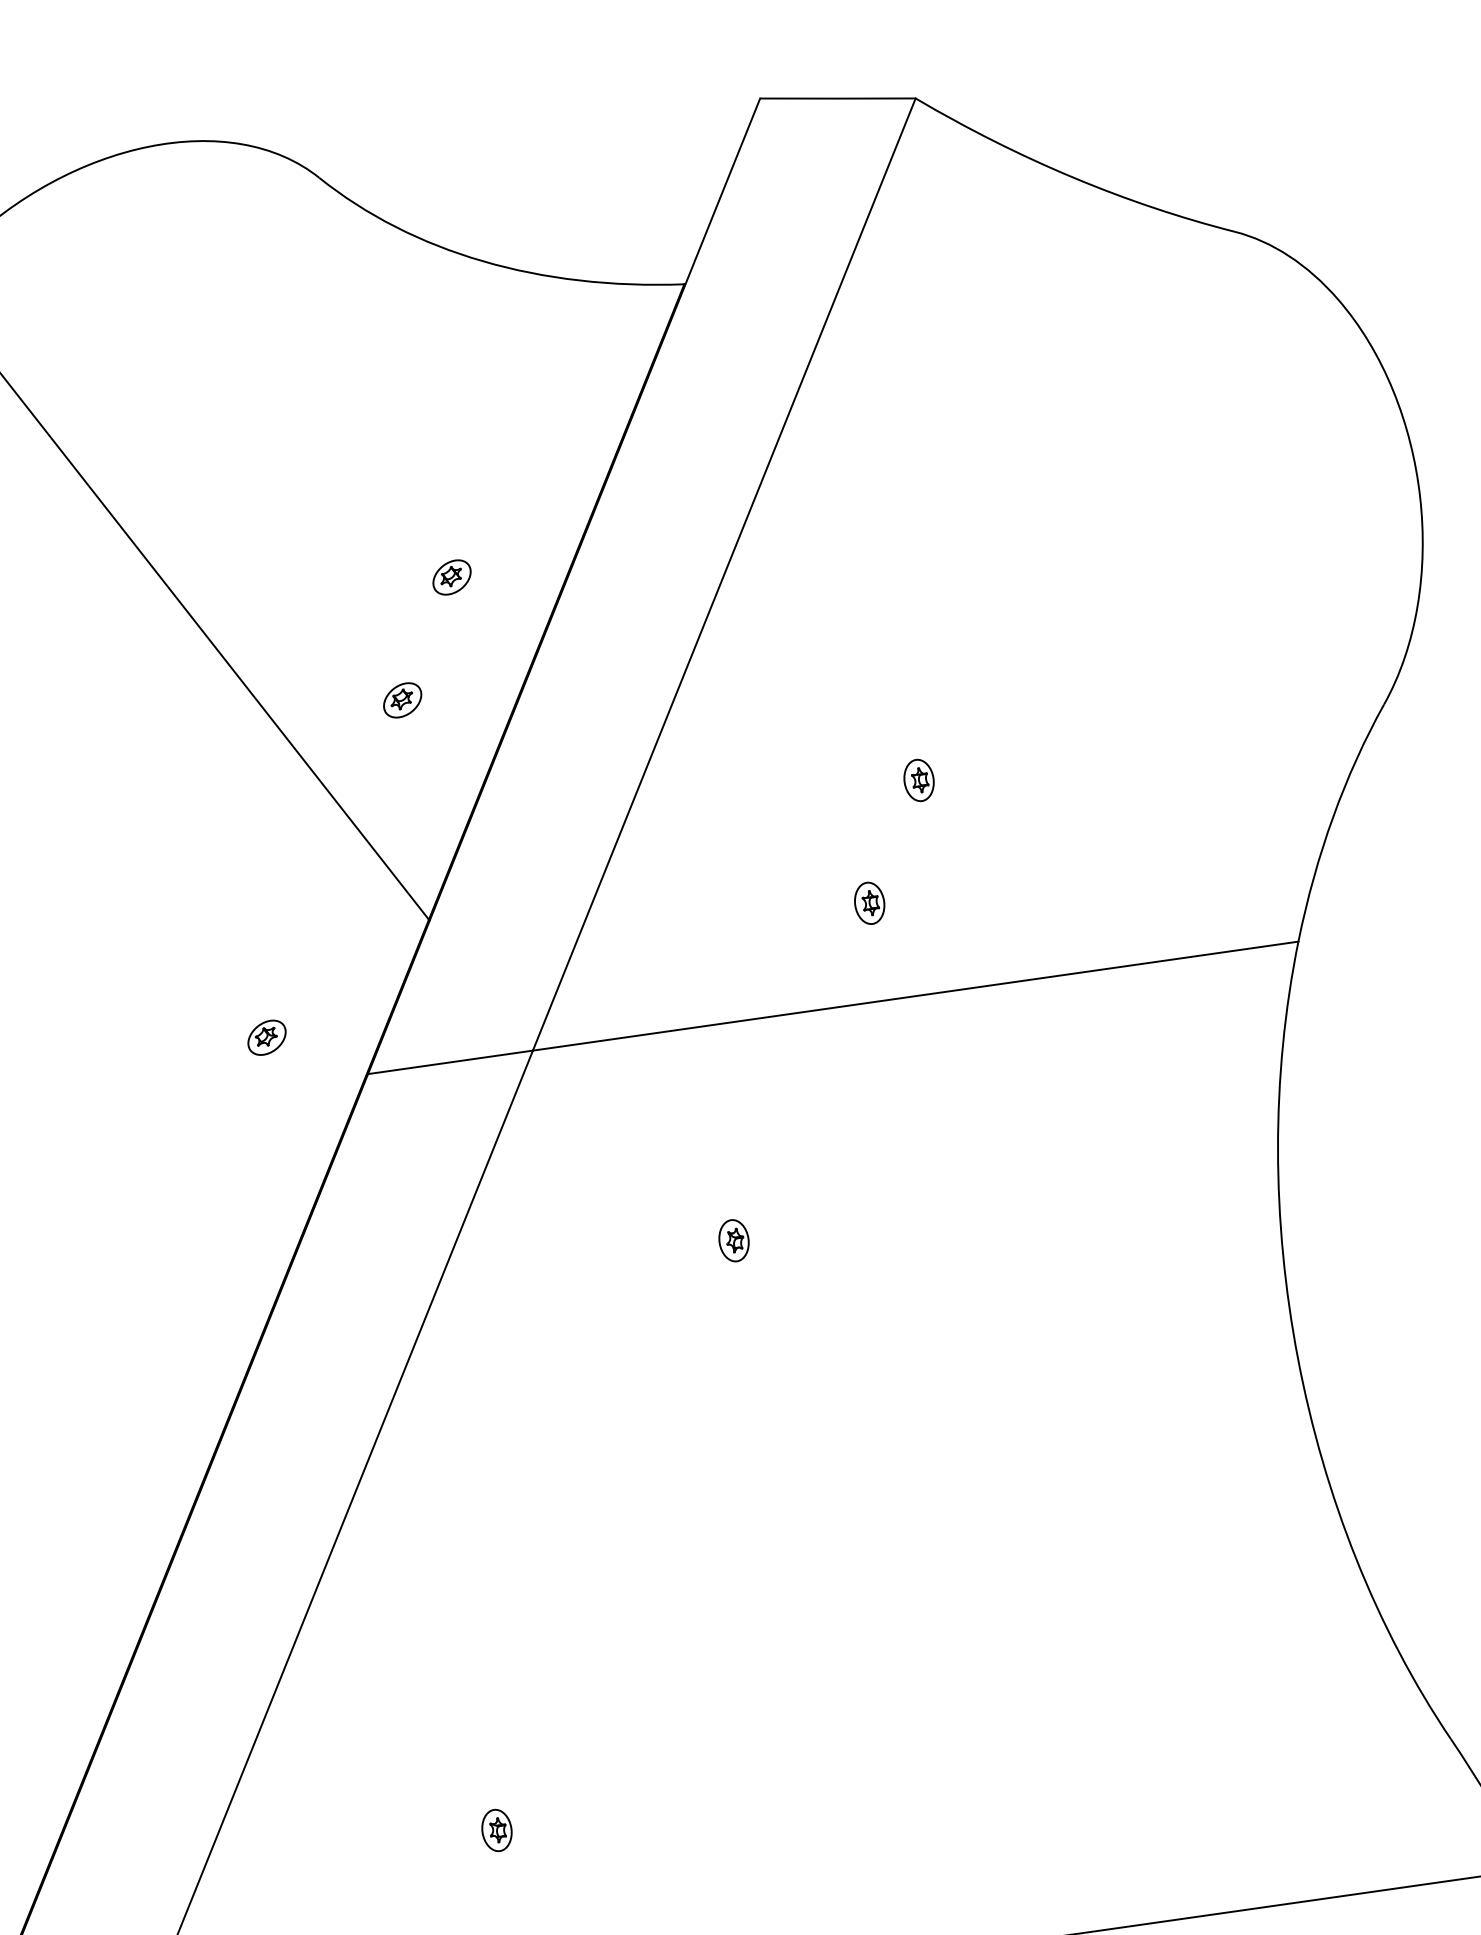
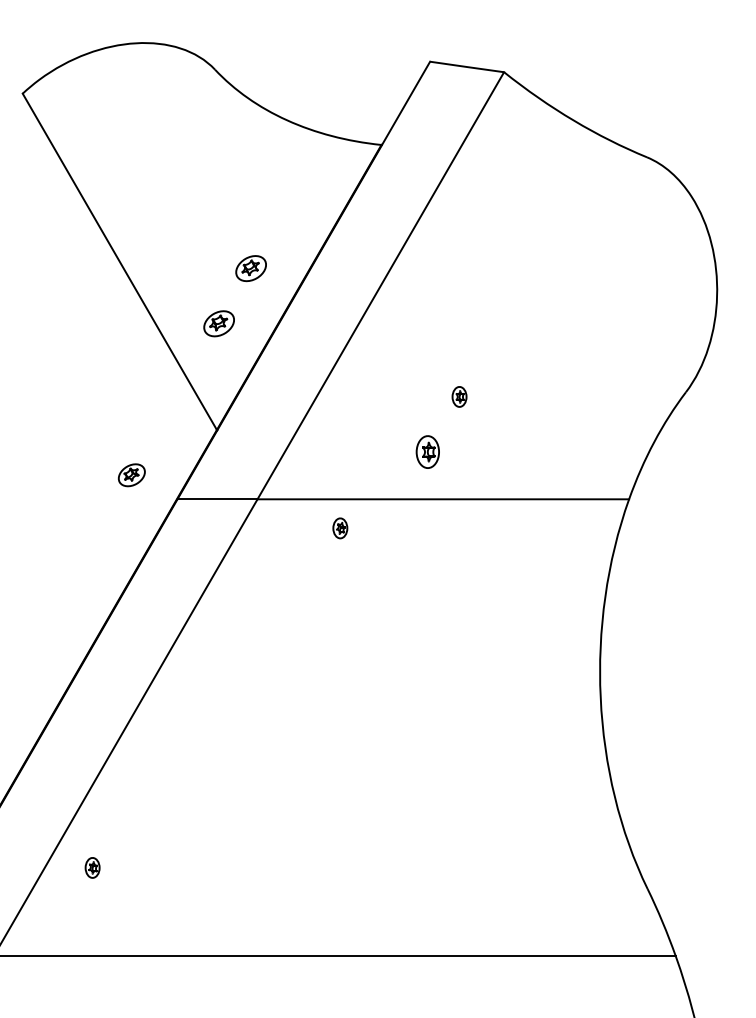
part: (450, 577) -> (250, 268), size x1.6
part: (403, 699) -> (219, 323), size x1.6
part: (869, 902) -> (427, 451), size x1.6
part: (265, 1036) -> (131, 474), size x1.4
part: (734, 1240) -> (340, 528), moved
part: (496, 1829) -> (92, 867), moved

